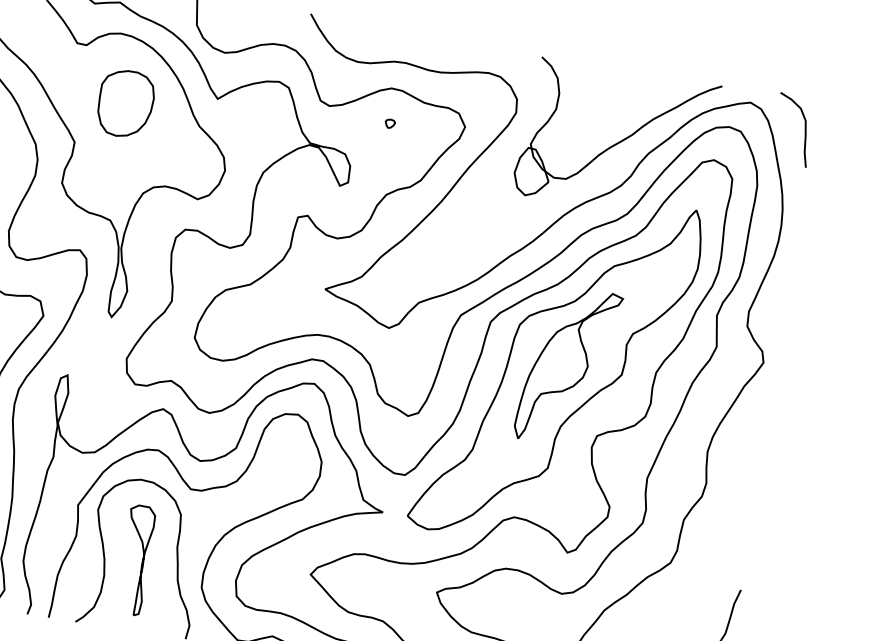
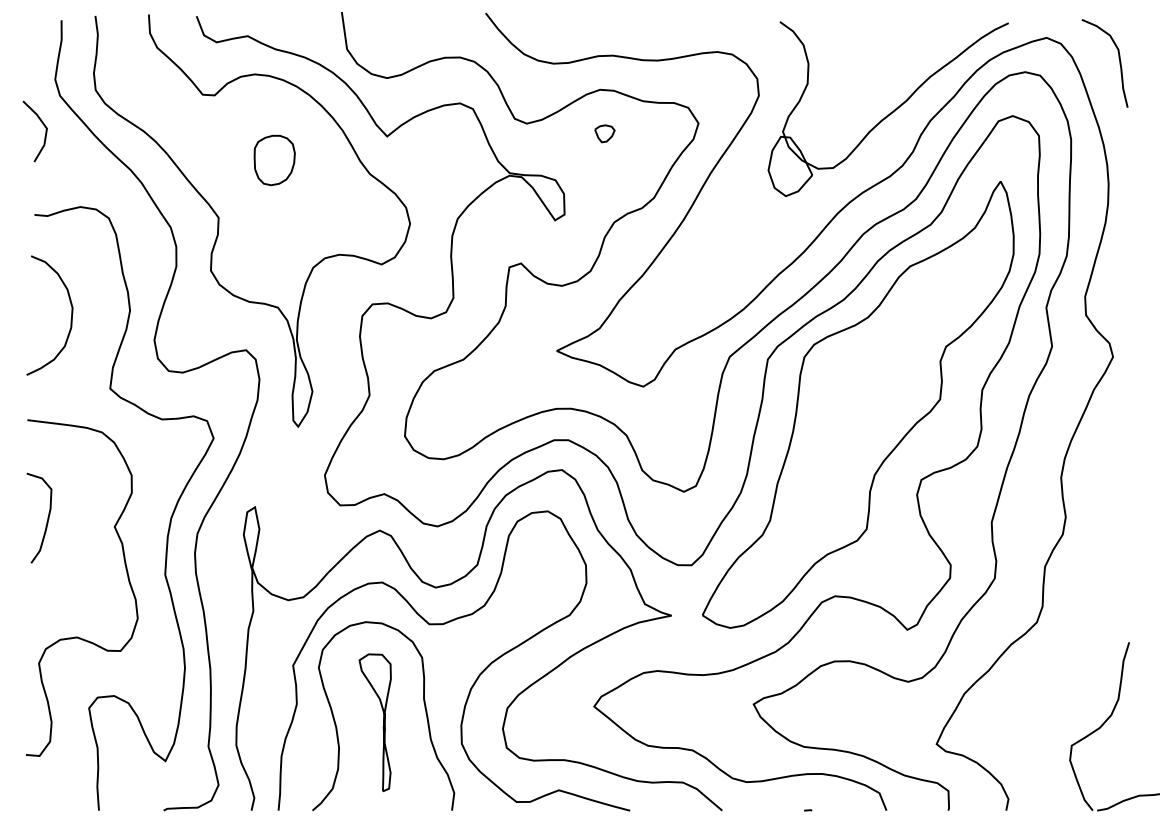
part: (125, 103) -> (274, 160), size x0.6
part: (390, 123) -> (605, 133), size x1.6
part: (568, 366) -> (872, 399), removed

